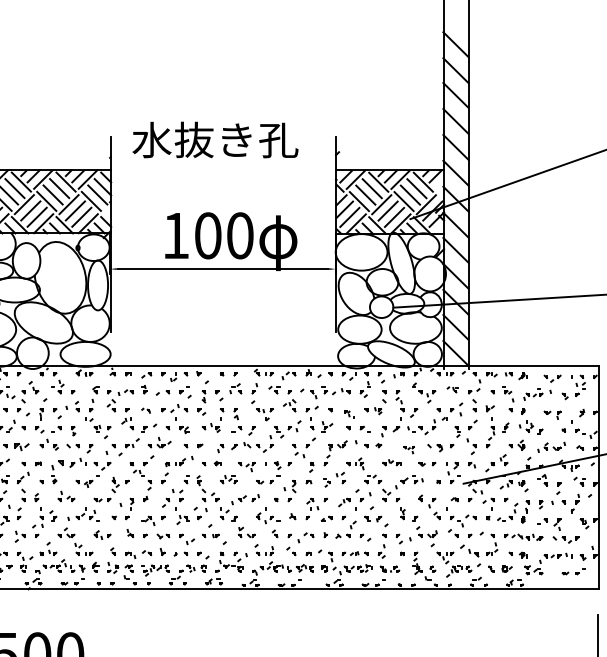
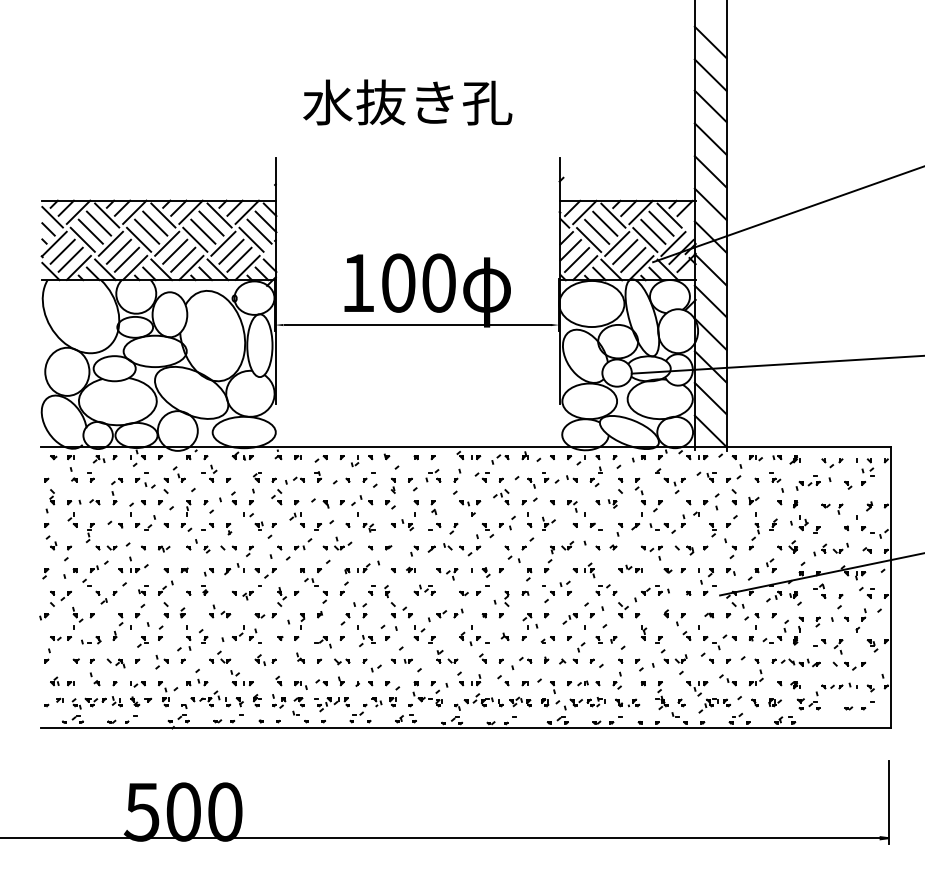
text: (215, 140) -> (407, 102), moved
part: (452, 389) -> (706, 476), size x1.43
part: (146, 410) -> (320, 503), size x1.67
part: (349, 414) -> (576, 508), size x1.67
part: (22, 446) -> (164, 548), size x0.62
part: (408, 449) -> (651, 552), size x1.67
part: (57, 465) -> (208, 572), size x0.62
part: (327, 483) -> (548, 594), size x1.67
part: (469, 551) -> (727, 680), size x0.71

